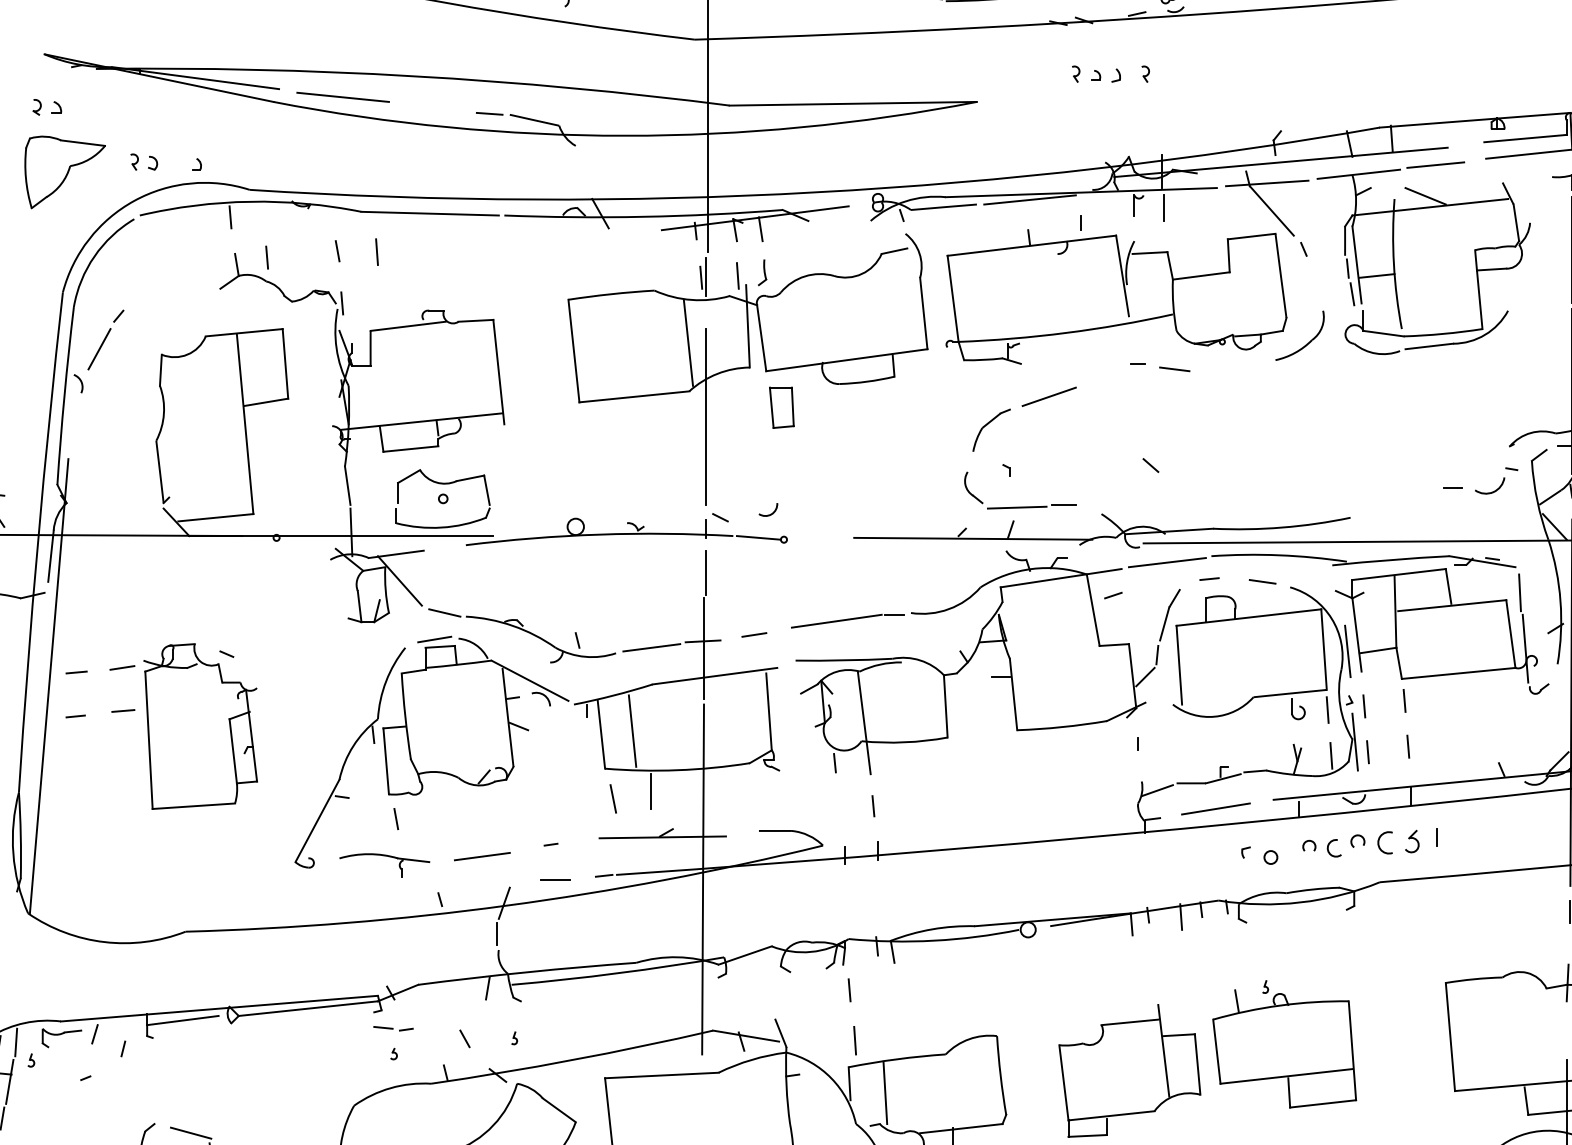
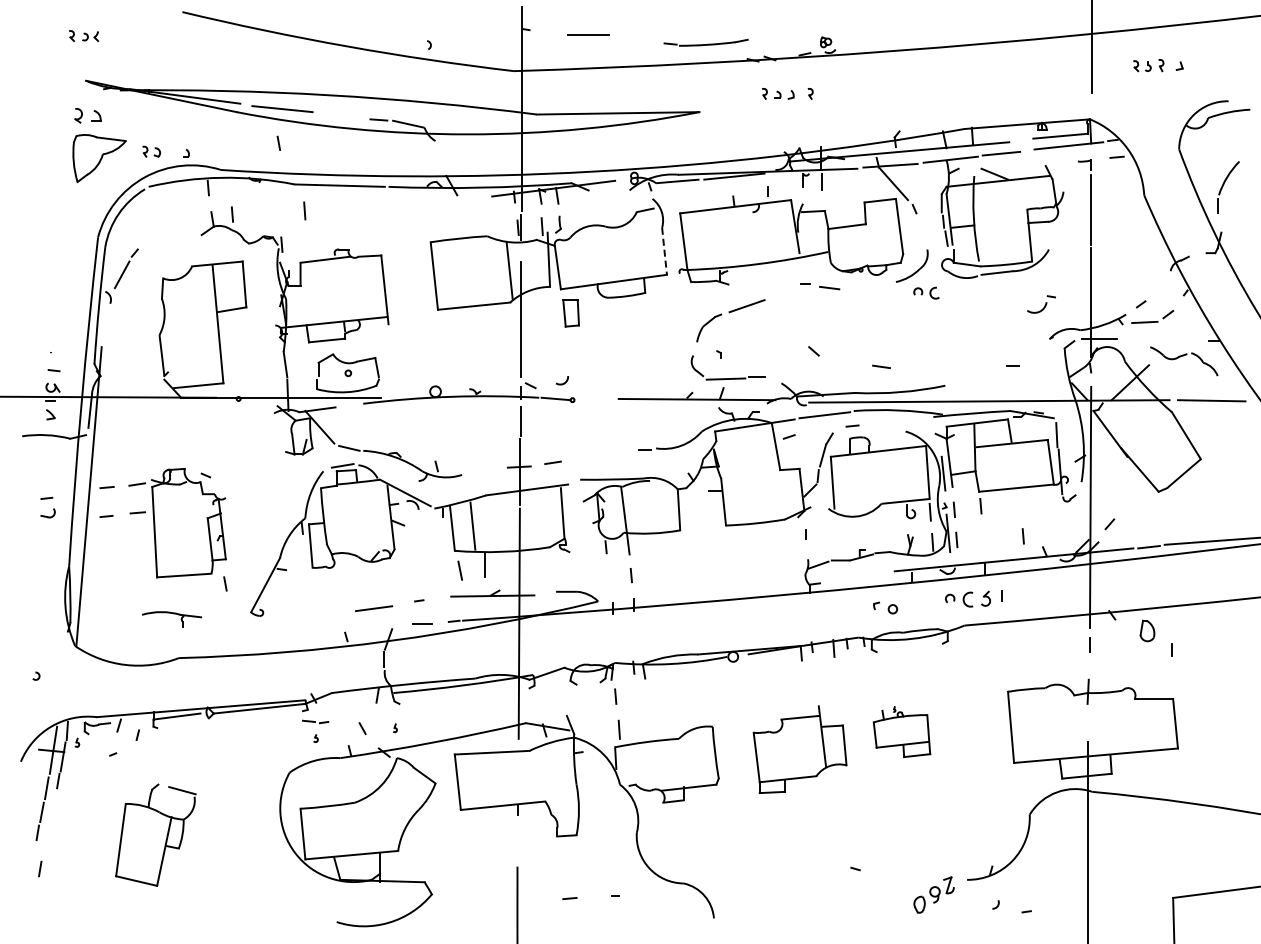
part: (46, 107) -> (87, 115), size x1.4
line: (337, 249) -> (278, 142), moved
line: (923, 313) -> (664, 251), solid -> dashed
part: (1496, 480) -> (1041, 304), moved
line: (1262, 581) -> (881, 366), moved
line: (835, 620) -> (606, 453), removed
line: (651, 646) -> (485, 470), removed
line: (1407, 746) -> (1022, 536), moved
line: (1215, 807) -> (856, 576), removed
line: (396, 818) -> (225, 583), moved
part: (1321, 847) -> (926, 292), moved
part: (384, 865) -> (171, 619), moved
part: (1283, 1043) -> (901, 731), size x0.6
line: (885, 1091) -> (639, 763), removed

